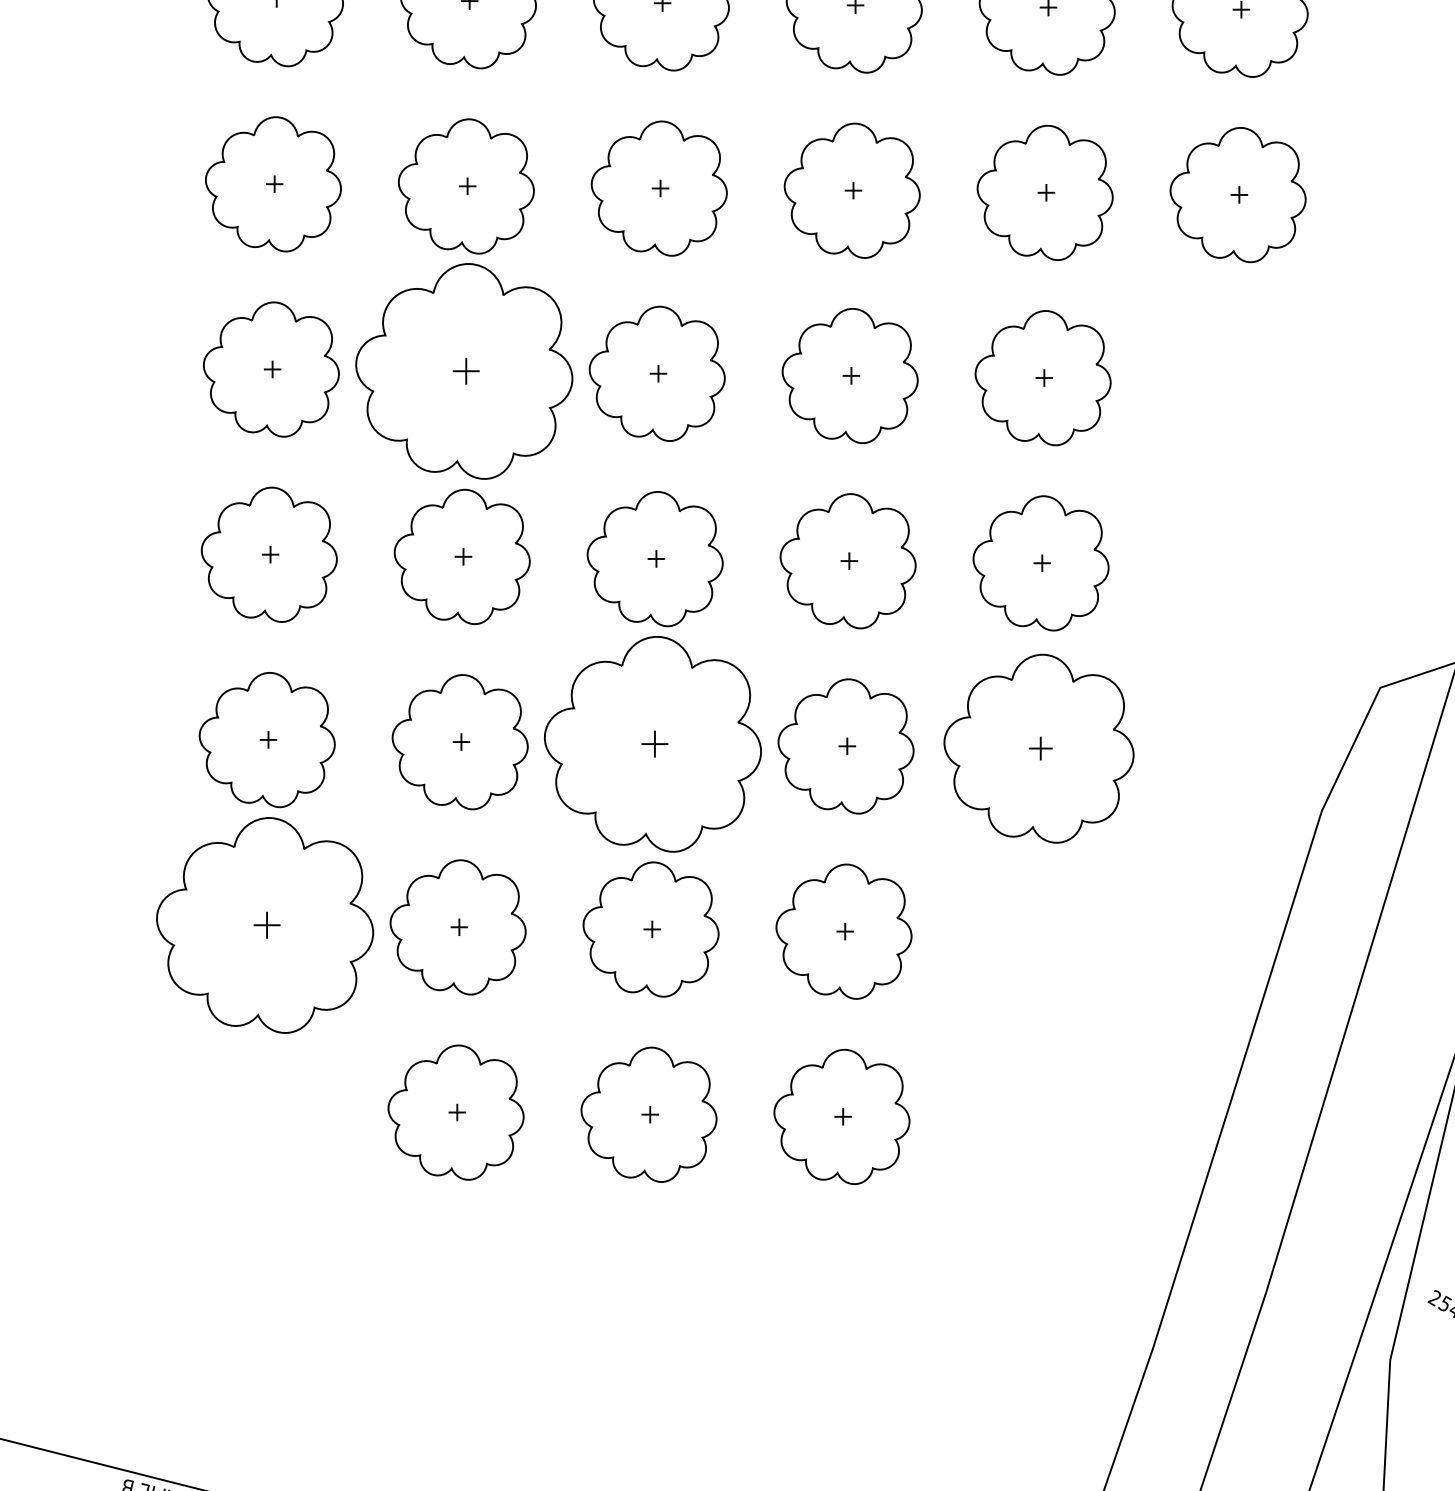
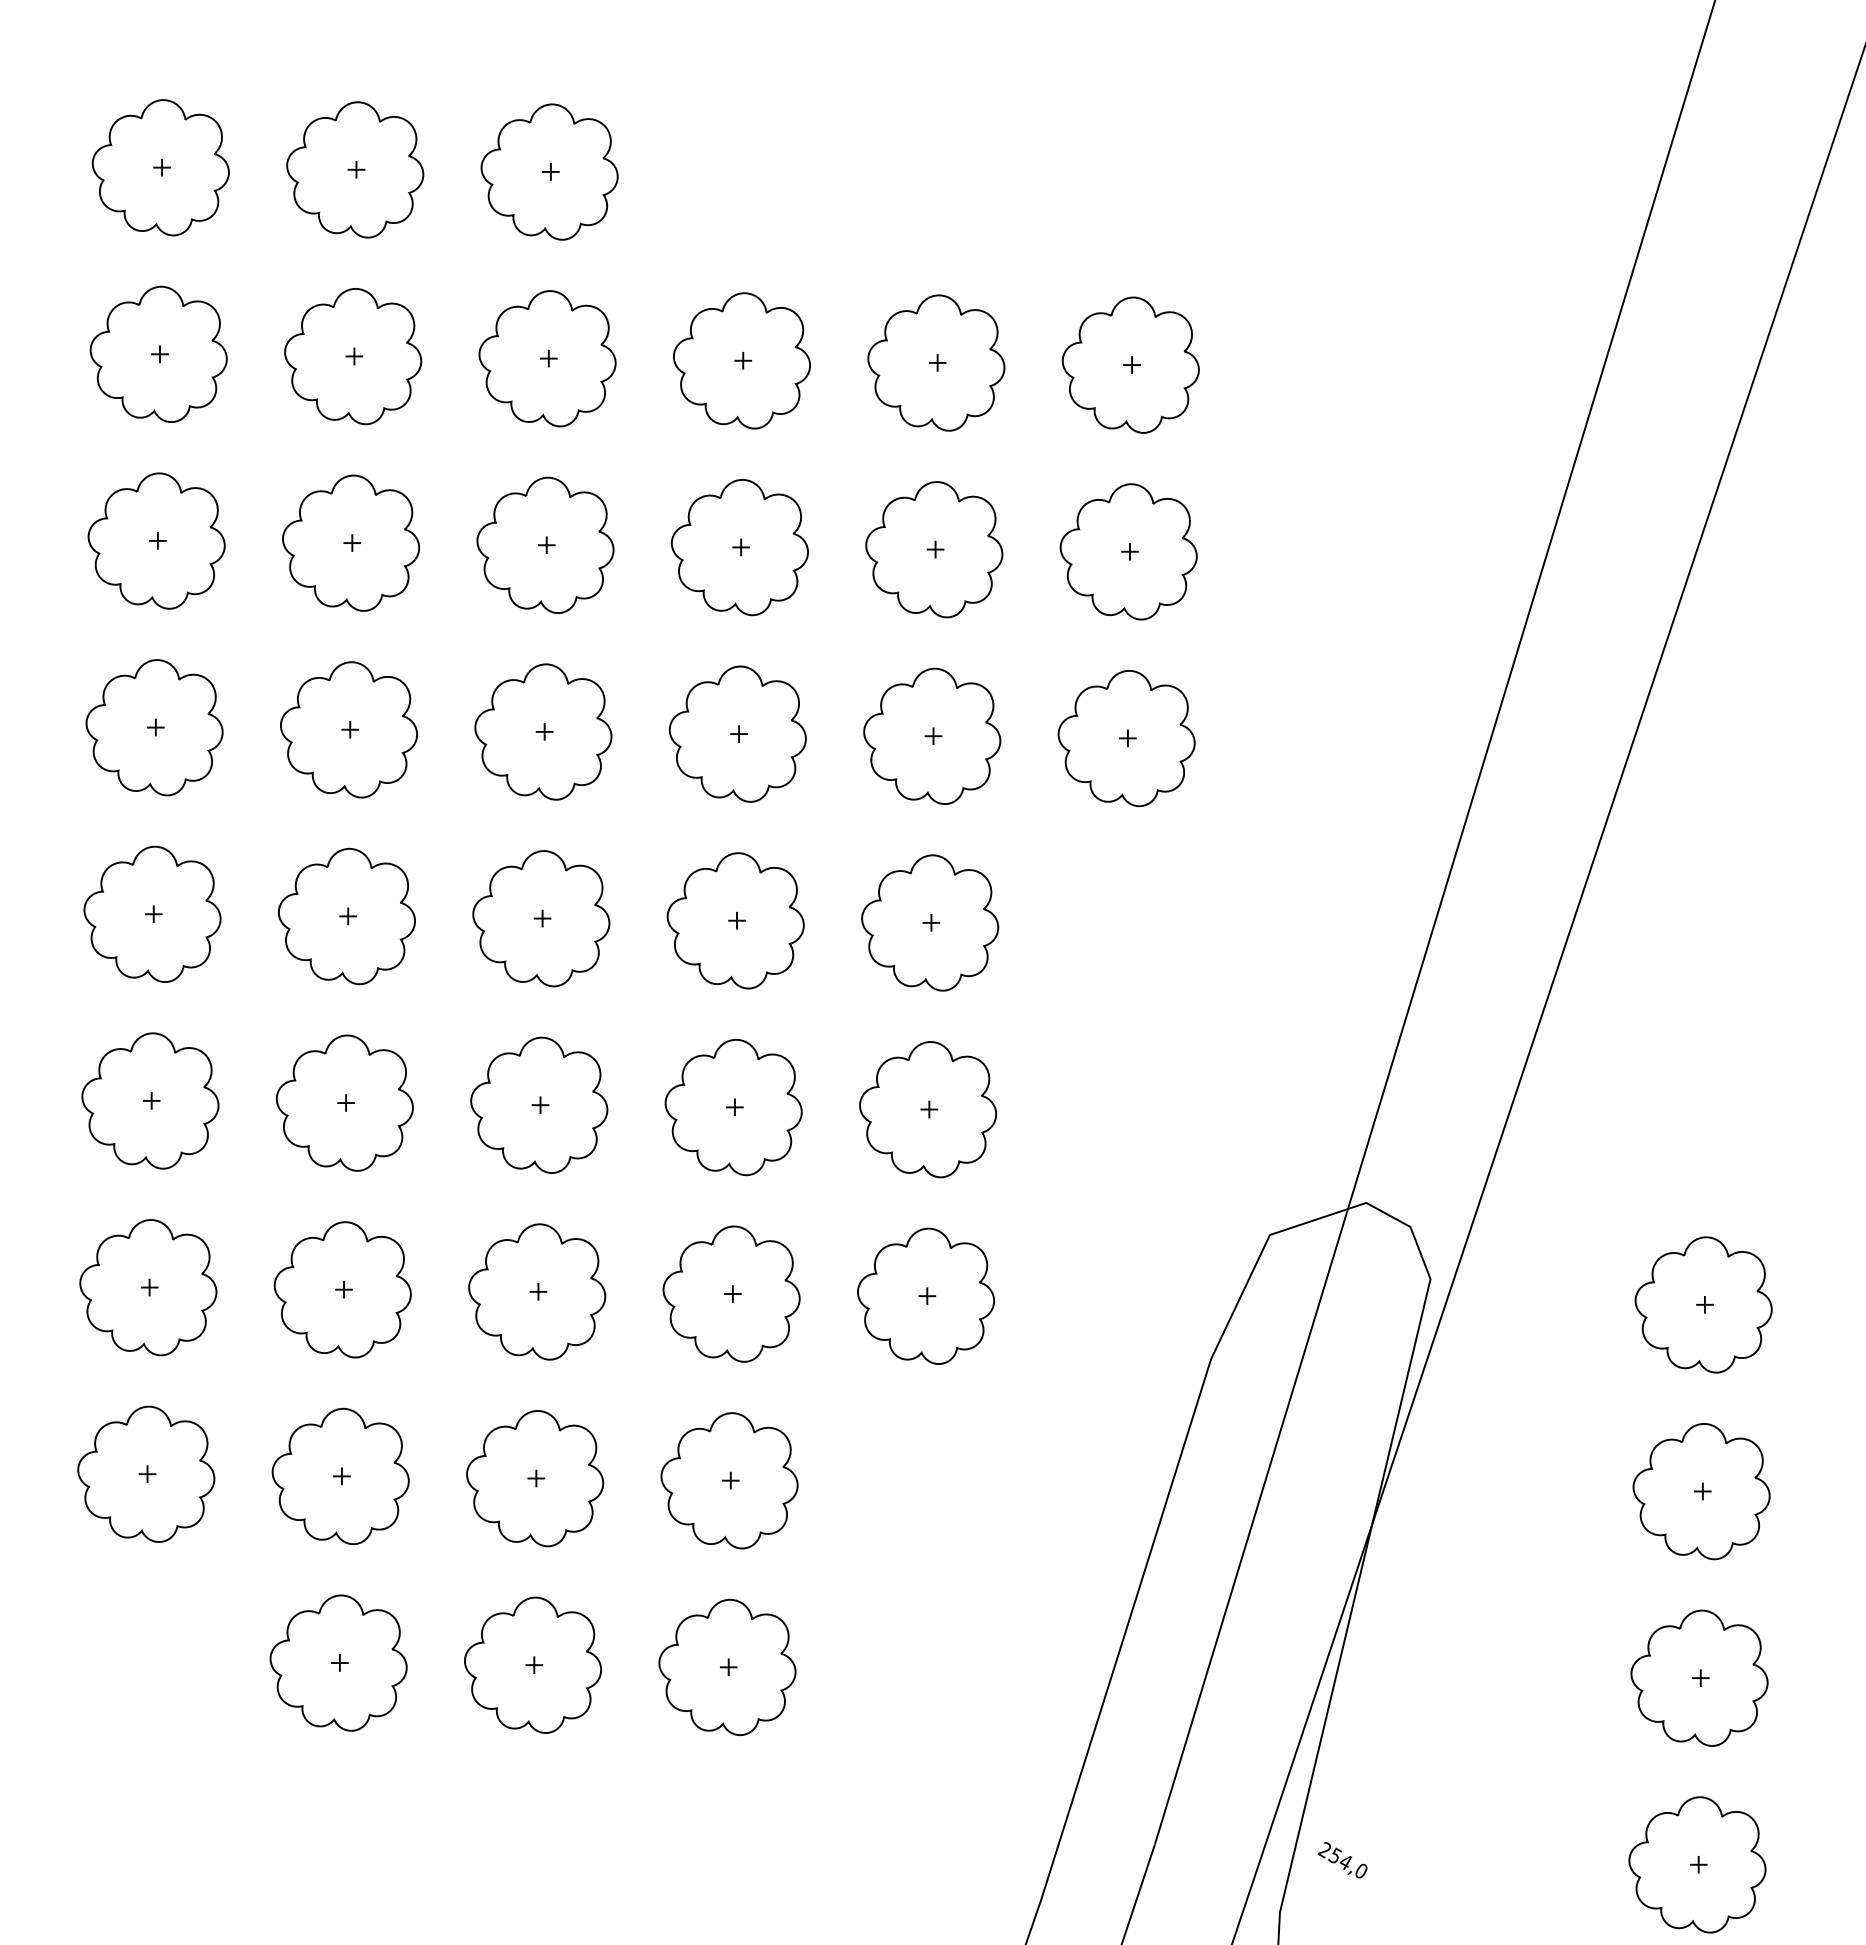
part: (463, 371) -> (346, 916), size x0.62
part: (653, 743) -> (537, 1291), size x0.62
part: (1038, 747) -> (925, 1295), size x0.71
part: (265, 924) -> (146, 1473), size x0.62

